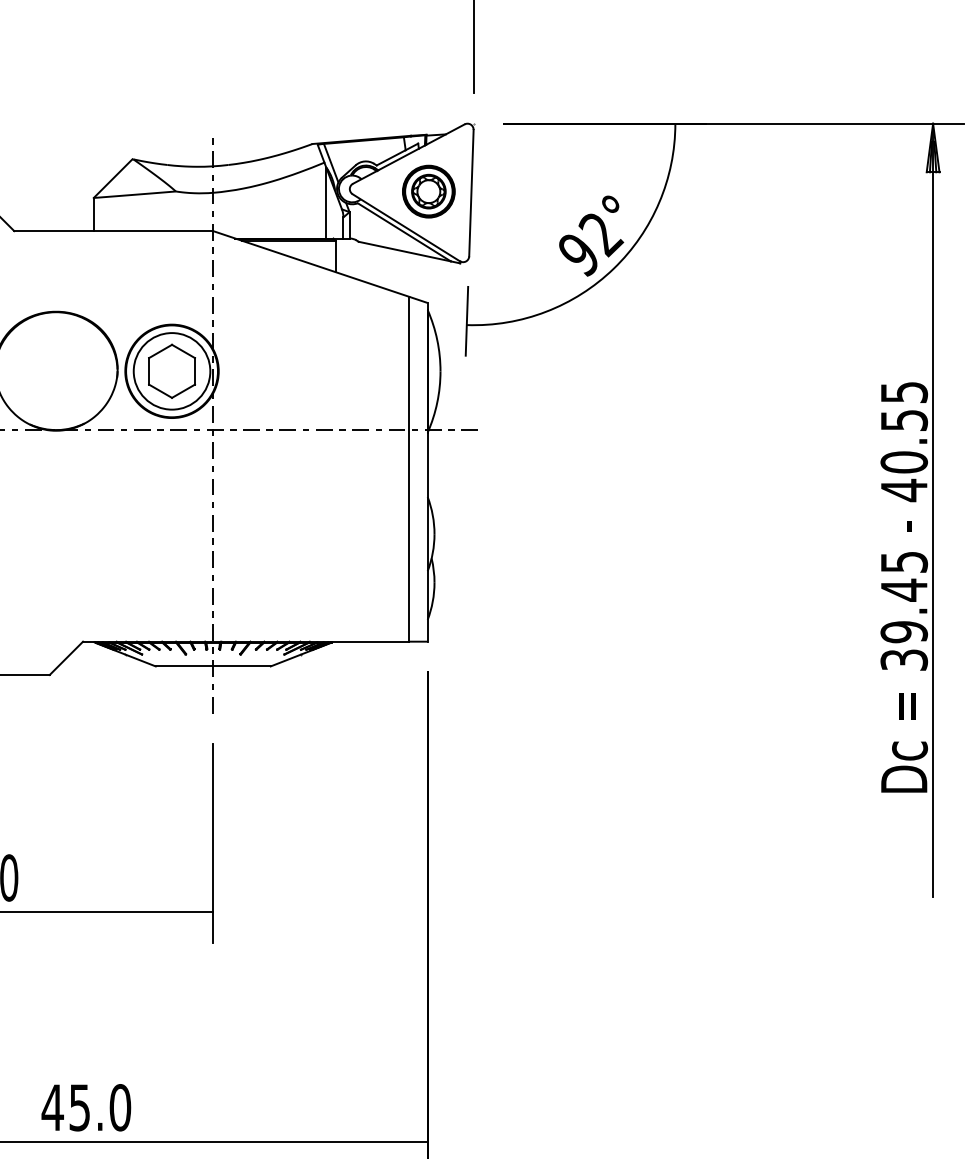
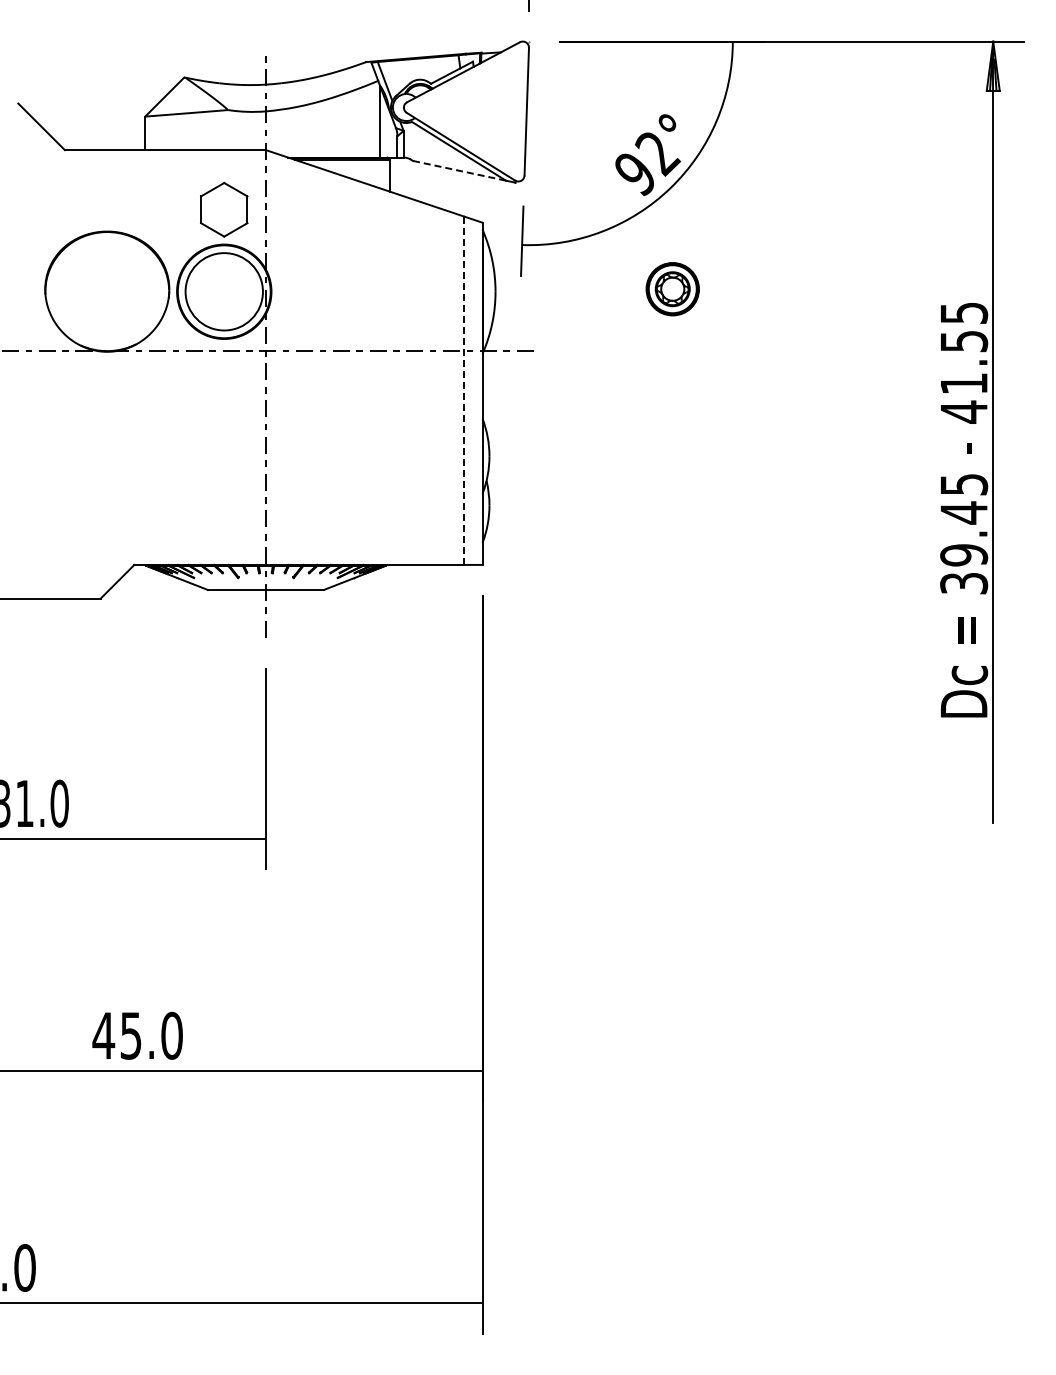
part: (428, 191) -> (672, 289), moved
line: (404, 251) -> (459, 170), solid -> dashed
part: (172, 371) -> (224, 209), moved
text: (904, 462) -> (964, 383), 40.55 -> 41.55
line: (409, 469) -> (464, 390), solid -> dashed

